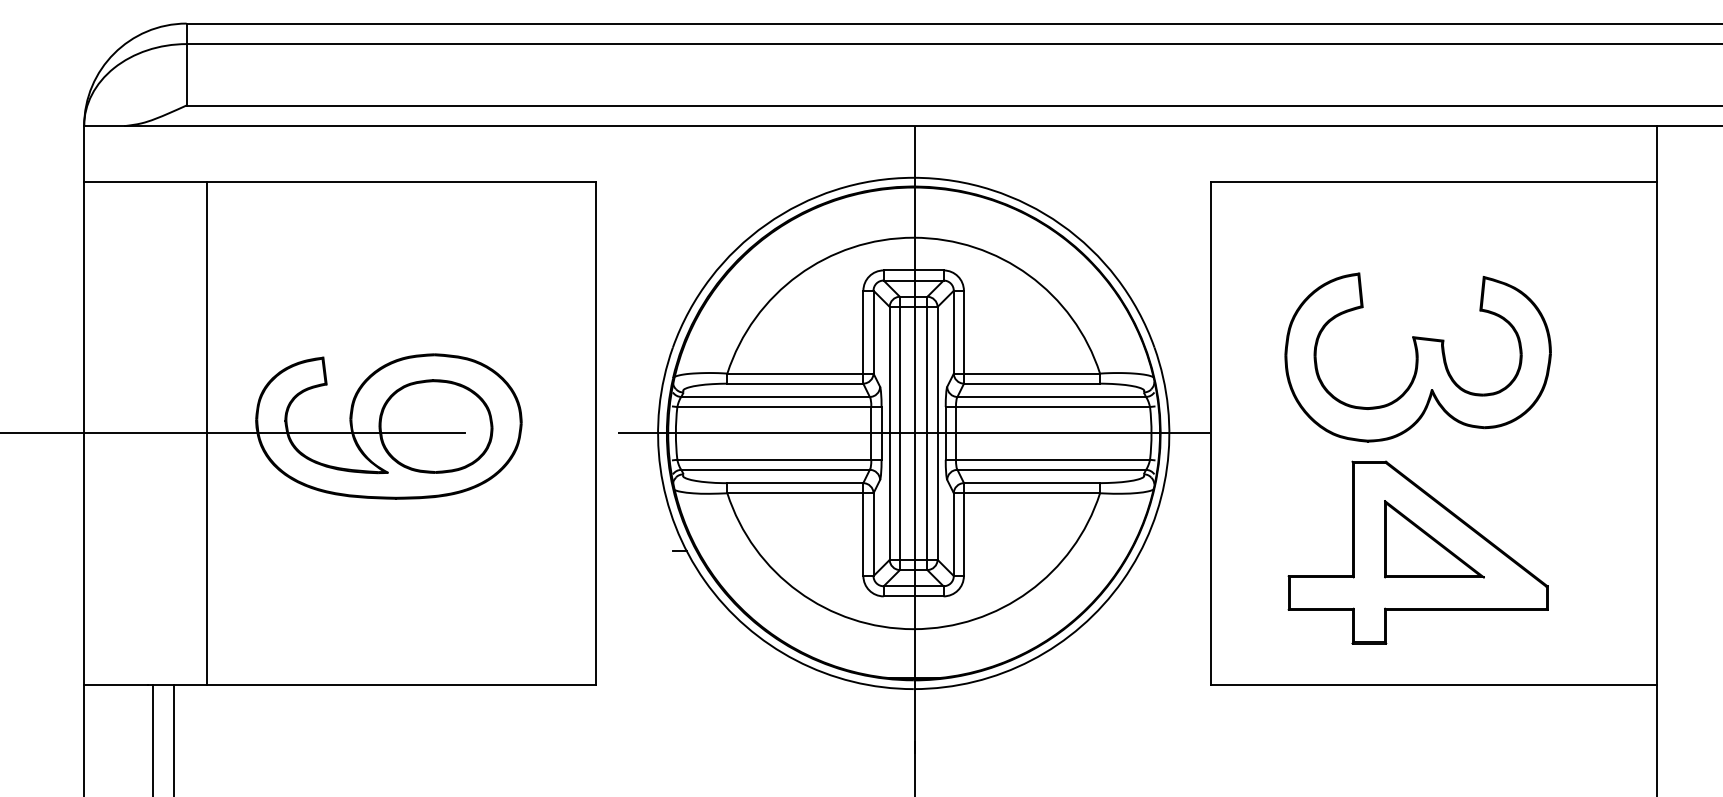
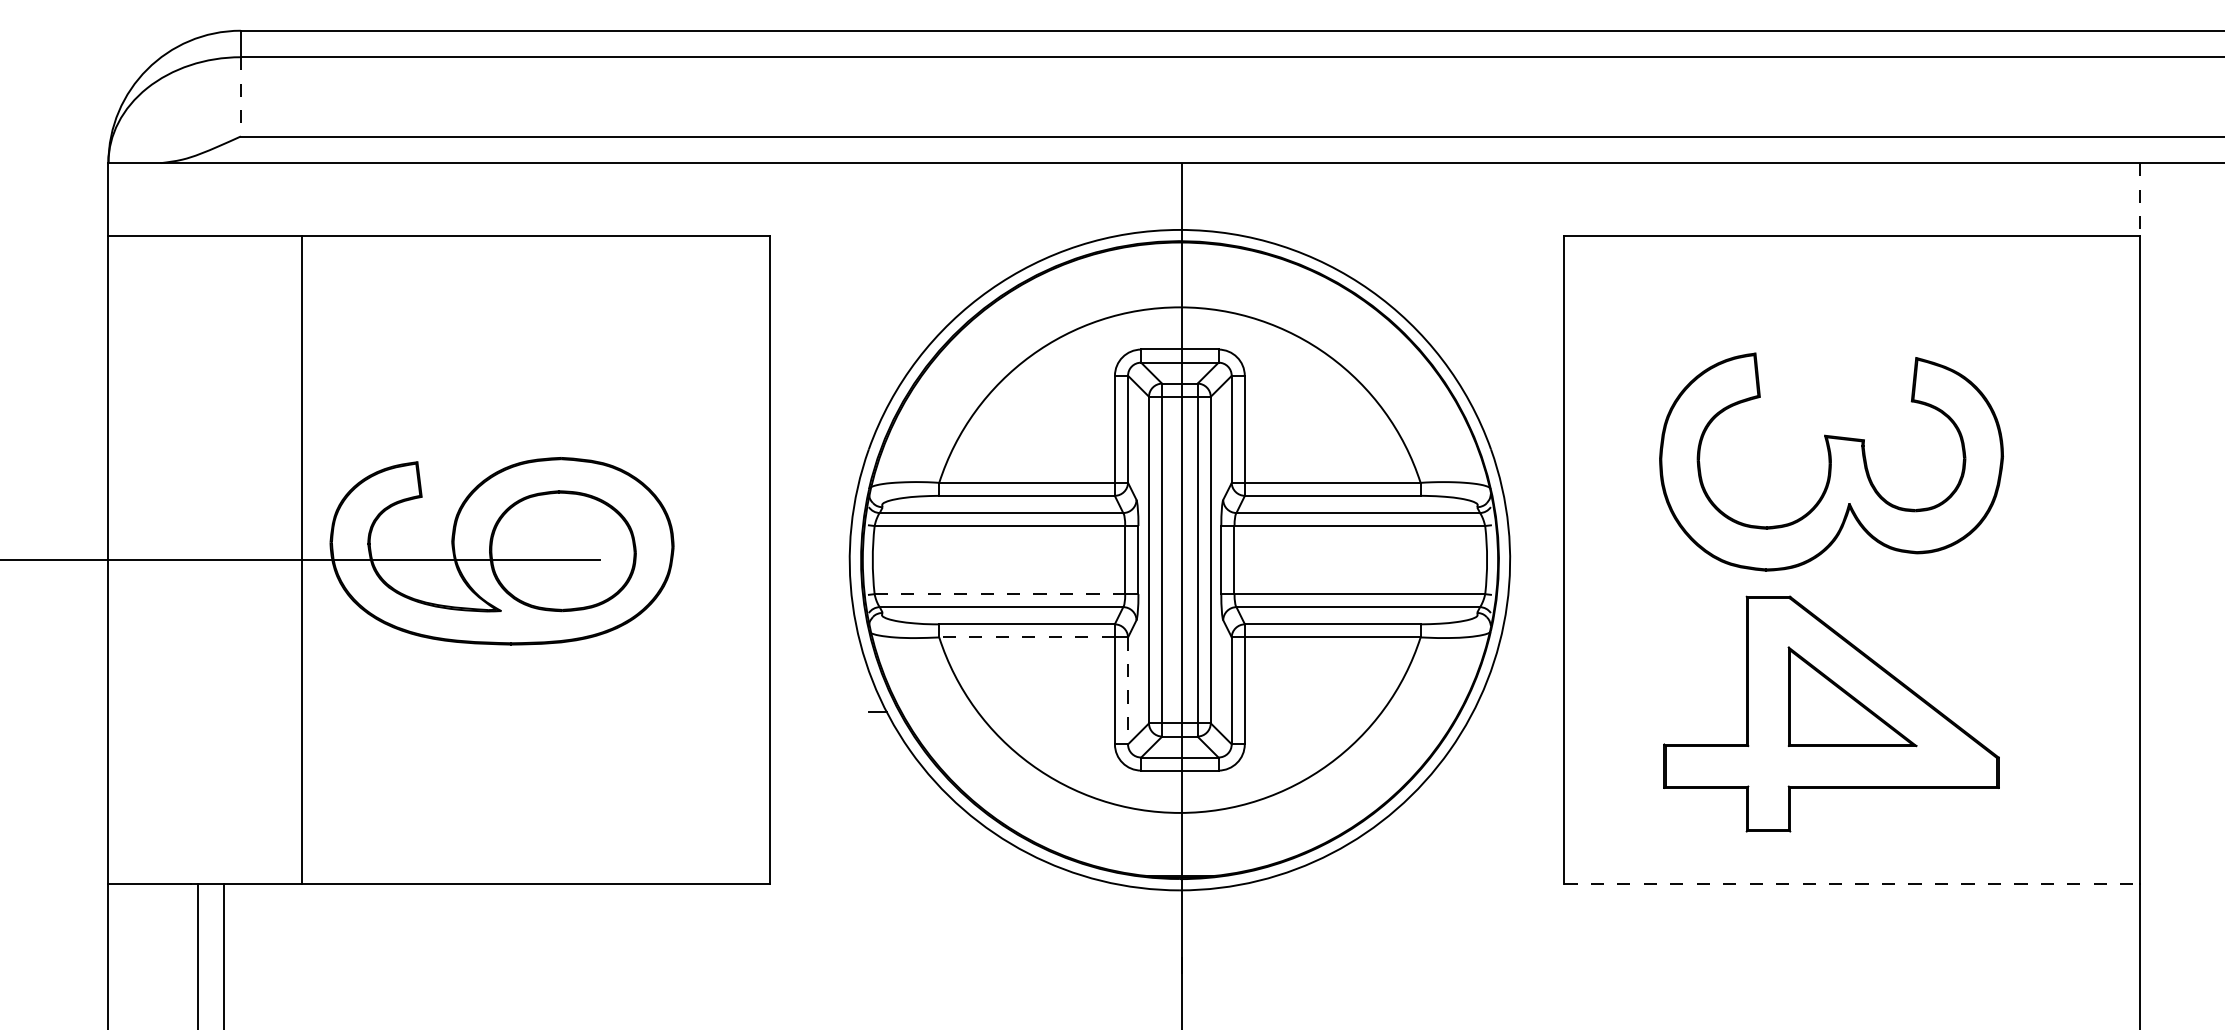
line: (186, 74) -> (240, 96), solid -> dashed
line: (1657, 155) -> (2140, 200), solid -> dashed
line: (207, 432) -> (302, 559), moved
line: (914, 433) -> (1180, 560), removed
line: (774, 460) -> (1000, 594), solid -> dashed
line: (795, 493) -> (1027, 637), solid -> dashed
line: (873, 535) -> (1128, 691), solid -> dashed
line: (1434, 684) -> (1852, 884), solid -> dashed

